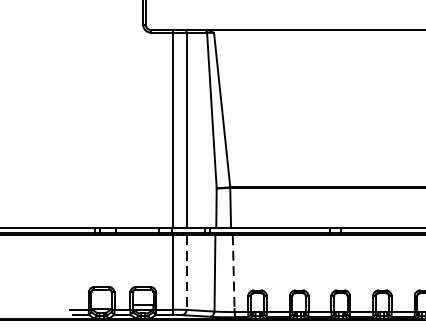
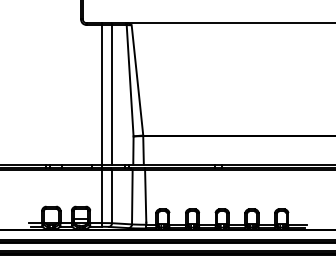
line: (187, 272) -> (112, 196), dashed -> solid
line: (233, 272) -> (145, 196), dashed -> solid

